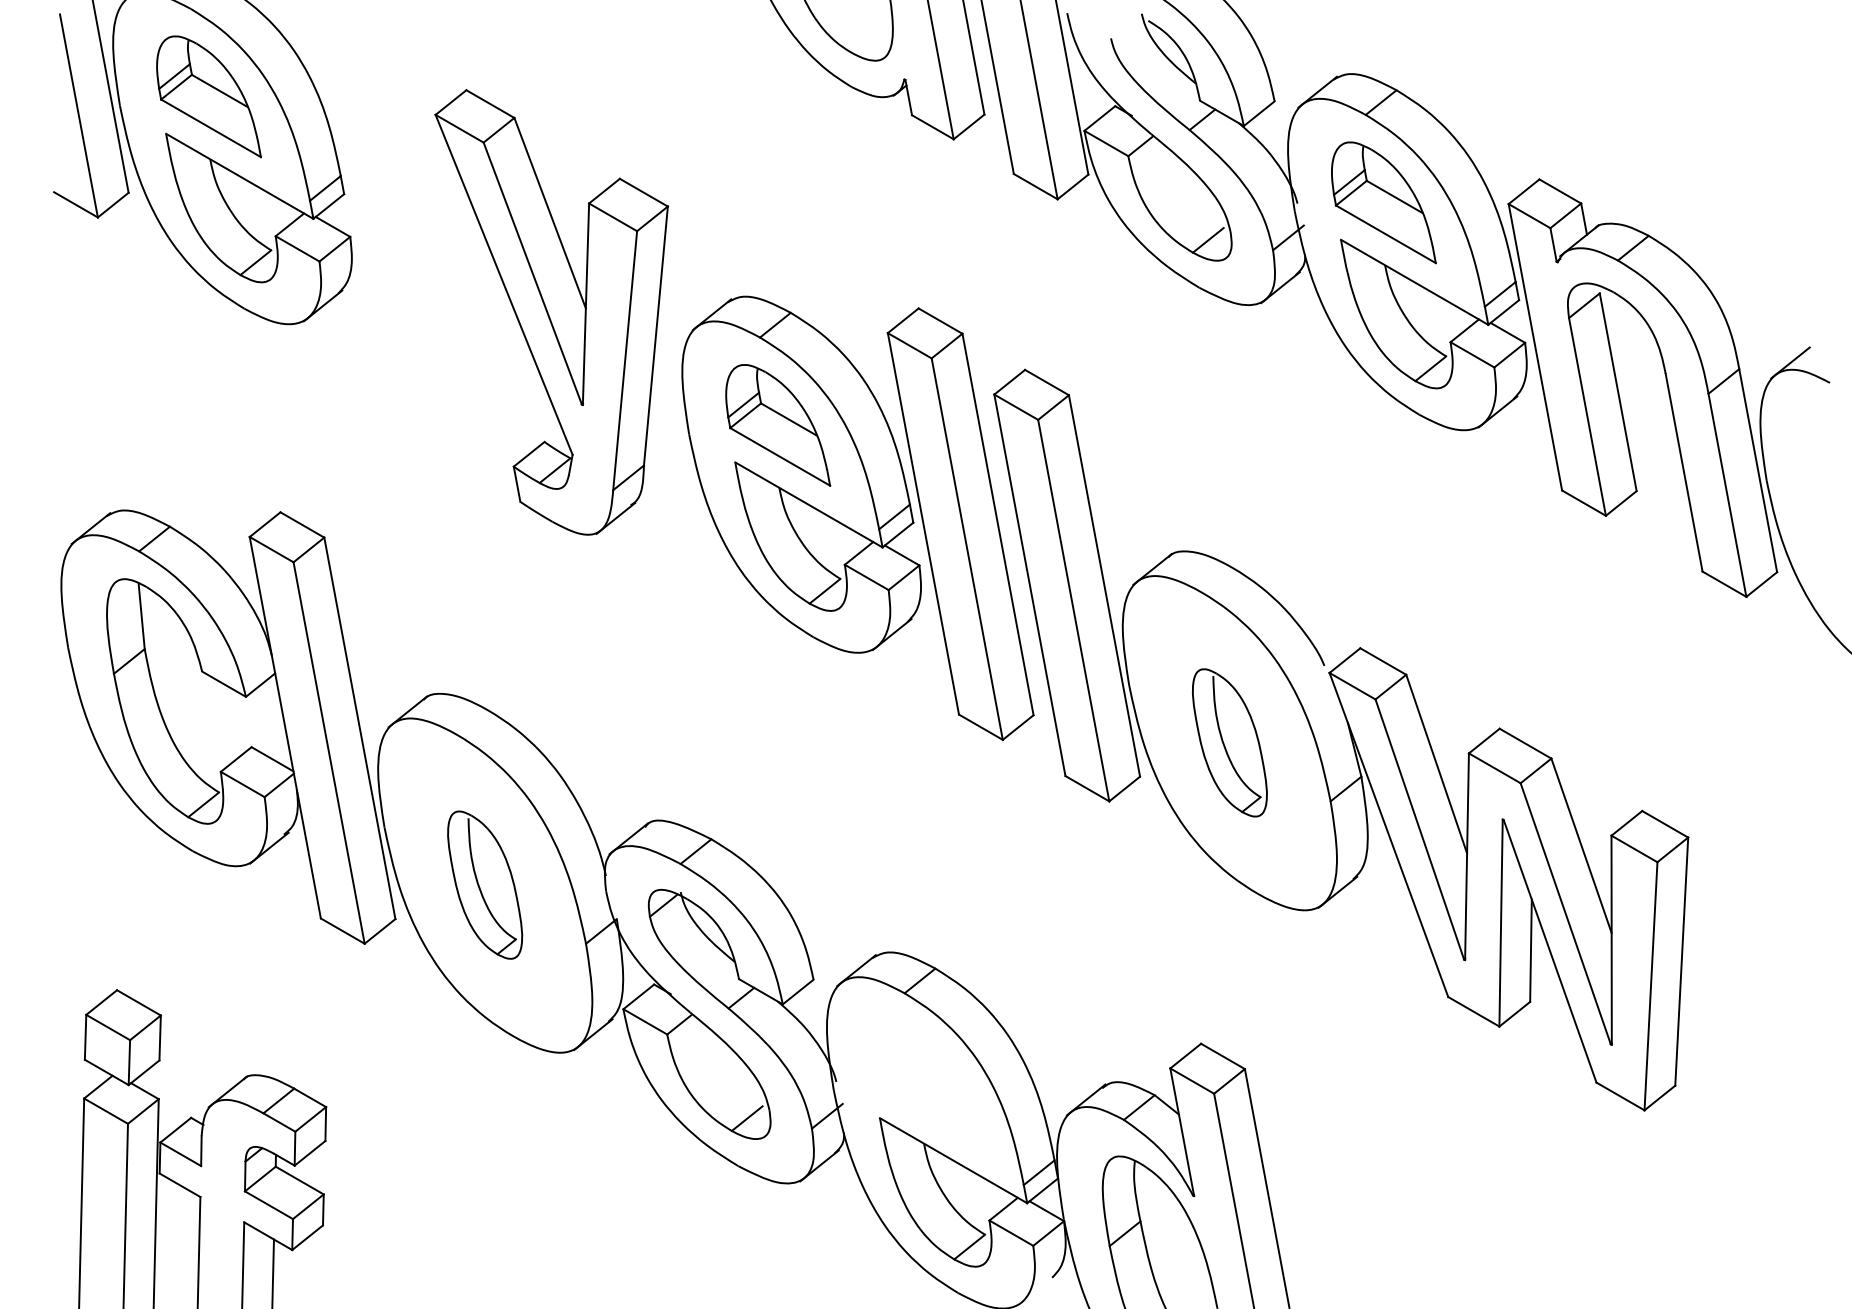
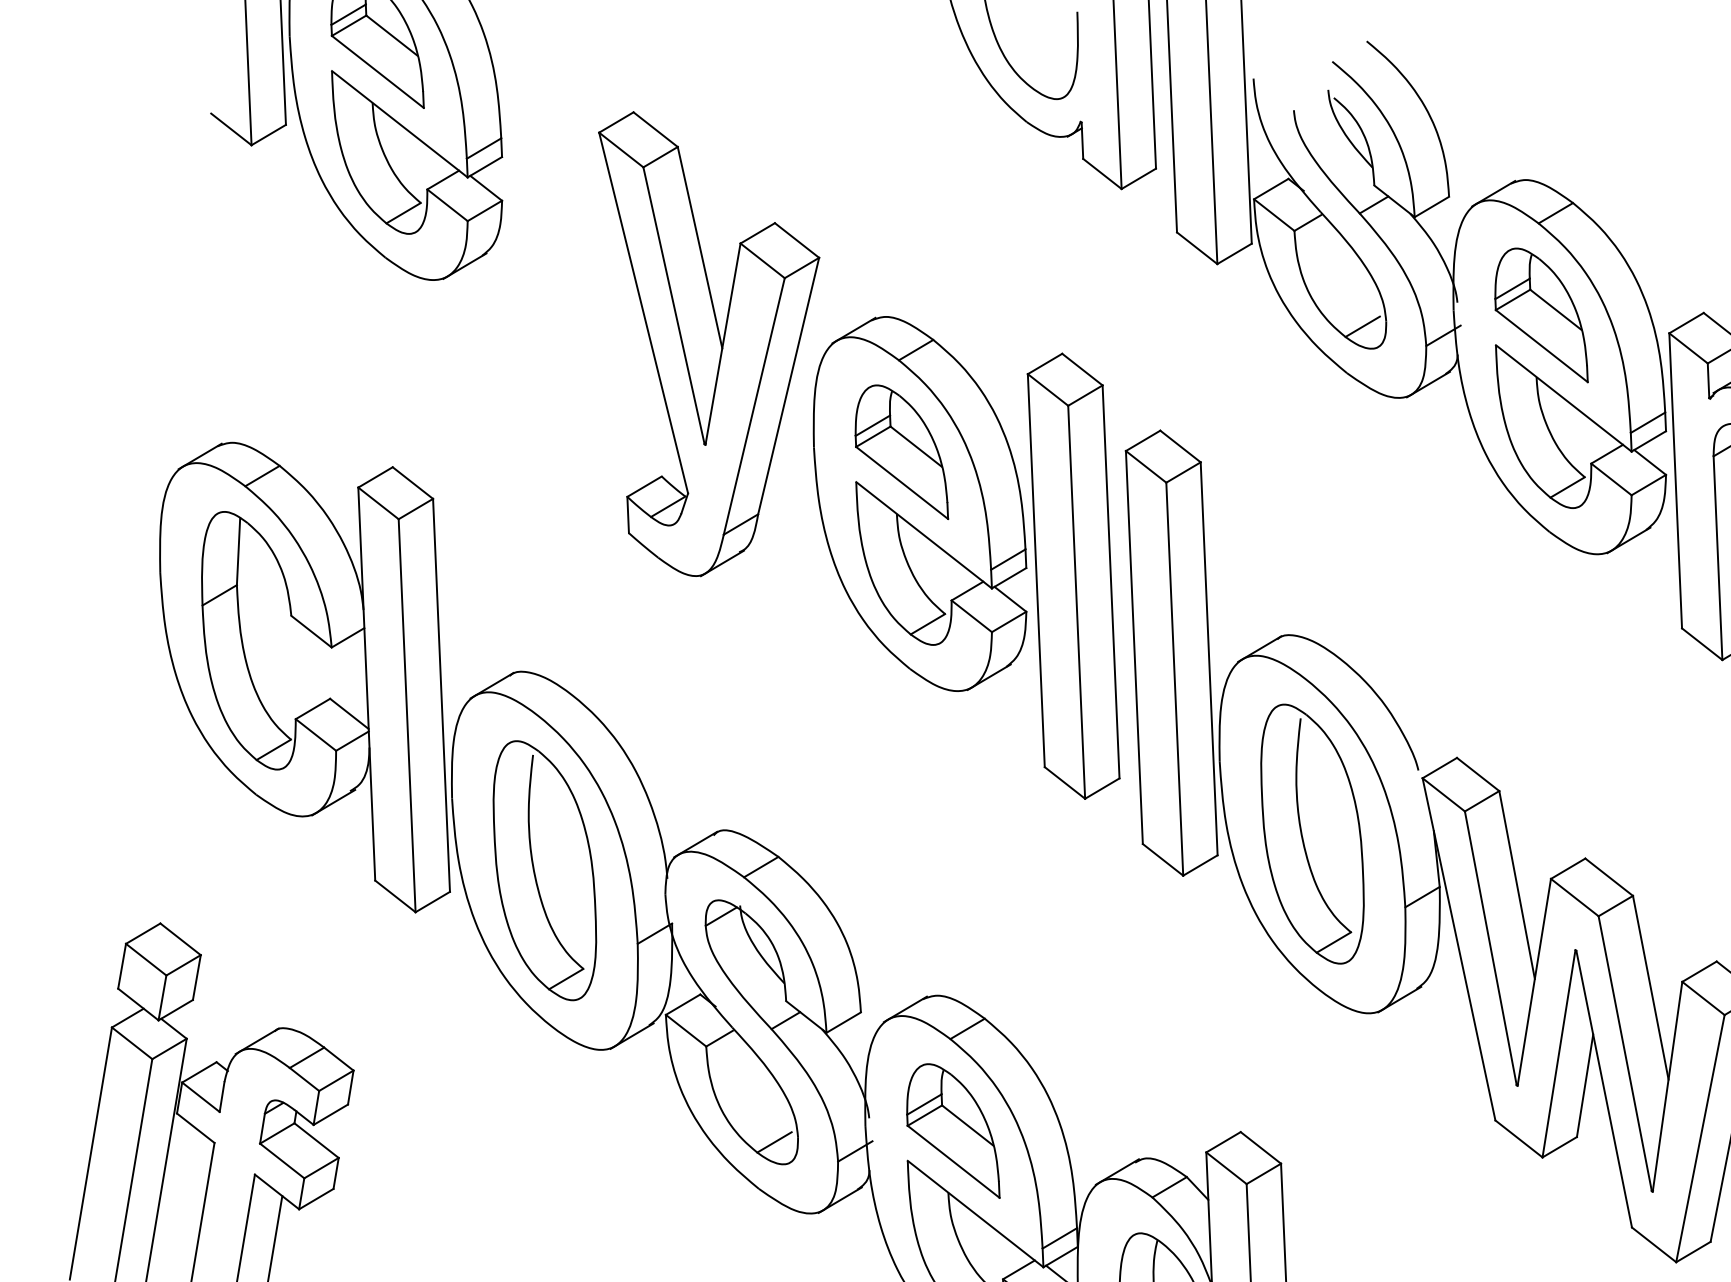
part: (551, 312) -> (687, 347), moved
part: (1229, 742) -> (1312, 833), size x1.67
part: (484, 884) -> (544, 869), size x1.67
part: (922, 1080) -> (955, 1129), added

